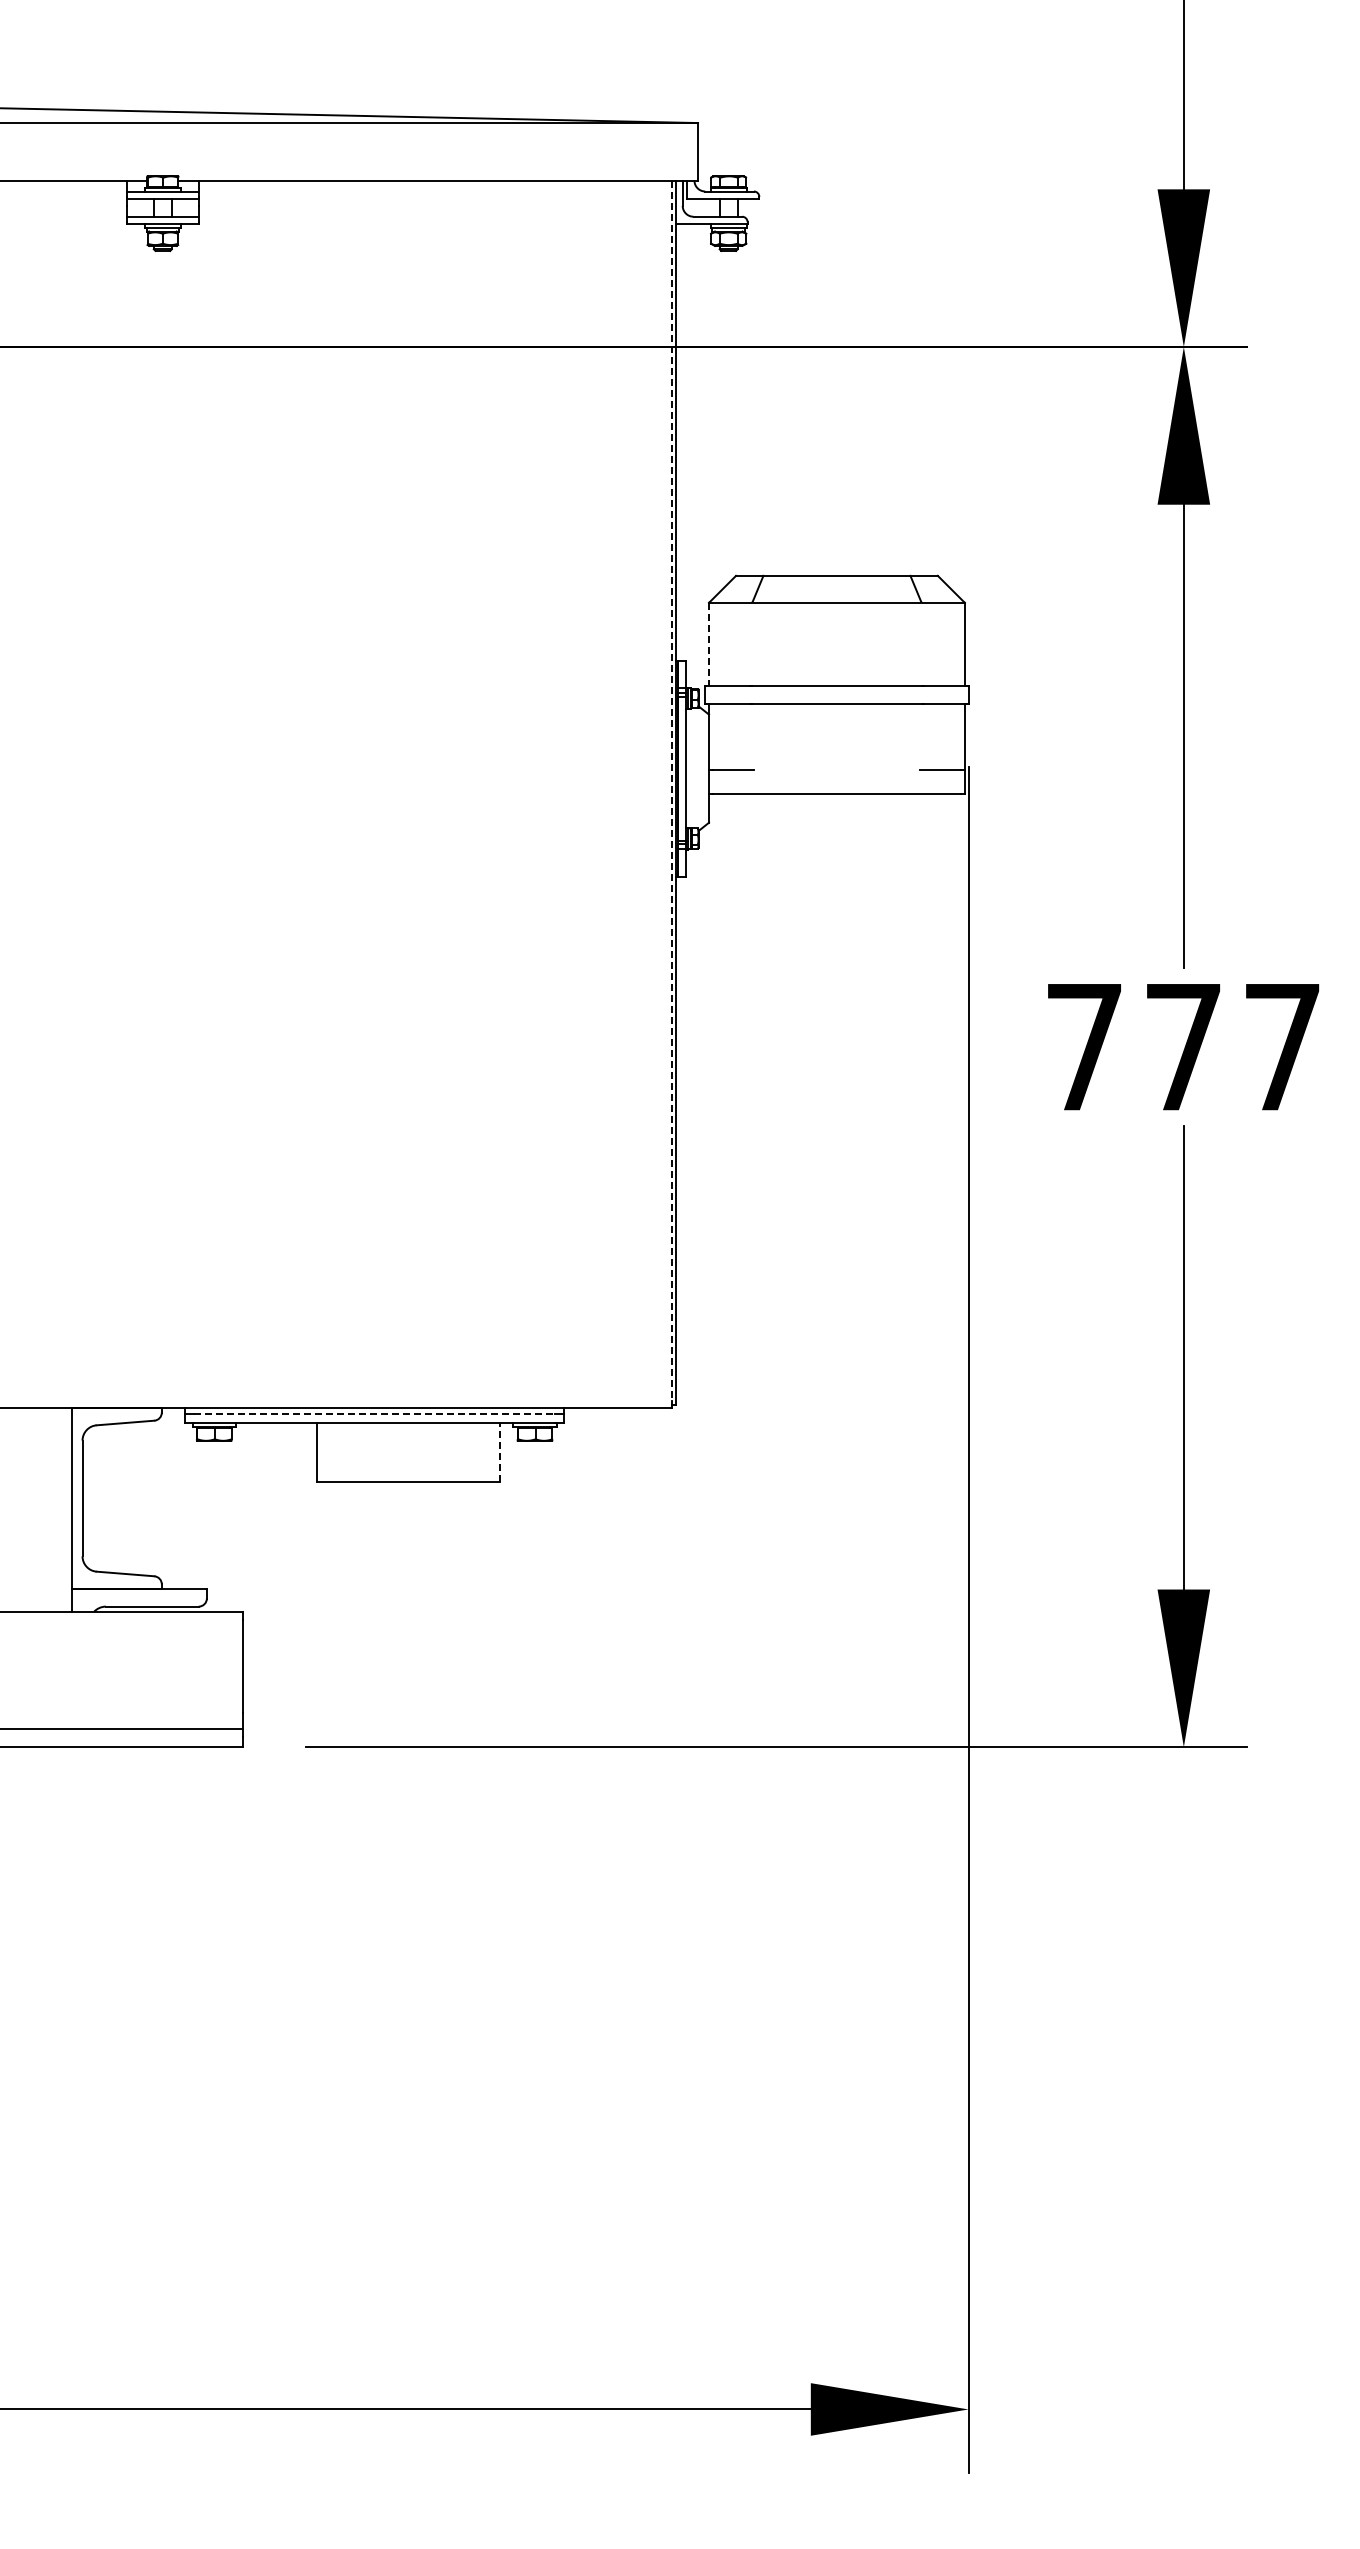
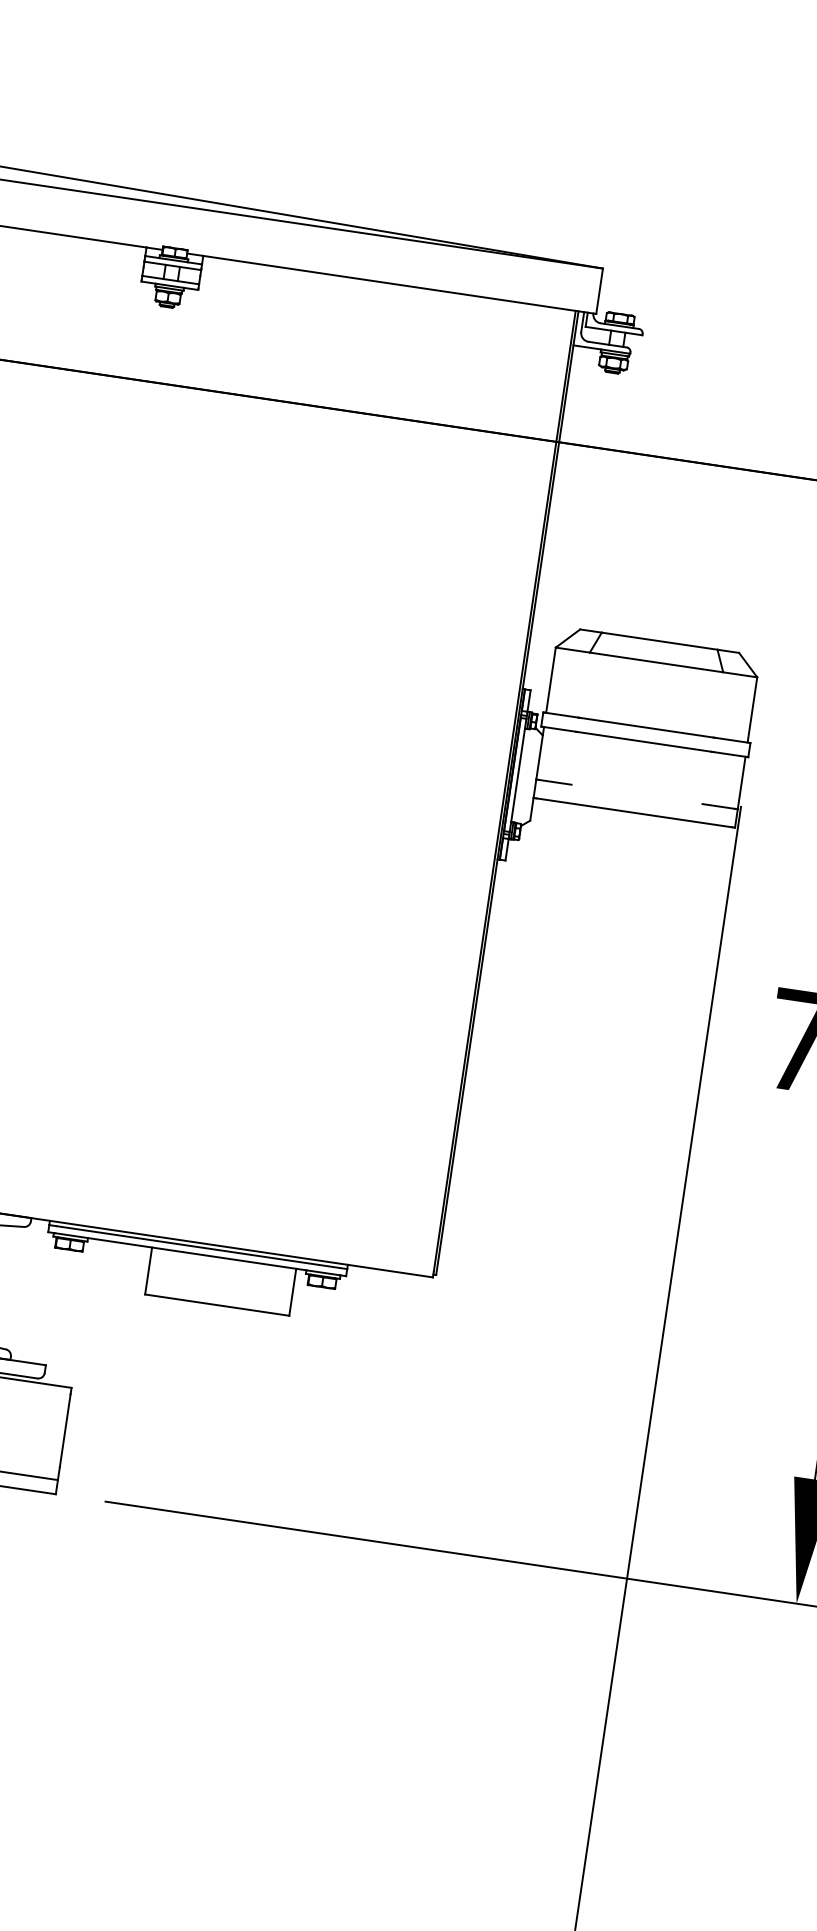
line: (709, 644) -> (551, 680), dashed -> solid
line: (671, 791) -> (504, 791), dashed -> solid
line: (375, 1413) -> (199, 1246), dashed -> solid
line: (500, 1452) -> (292, 1292), dashed -> solid

